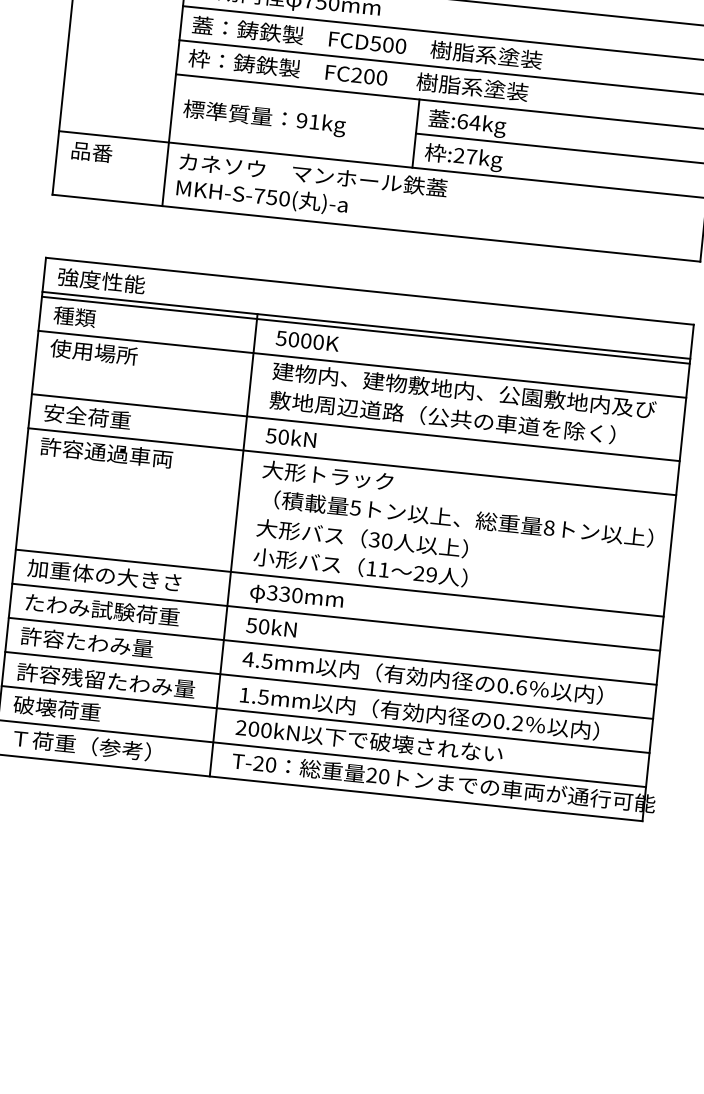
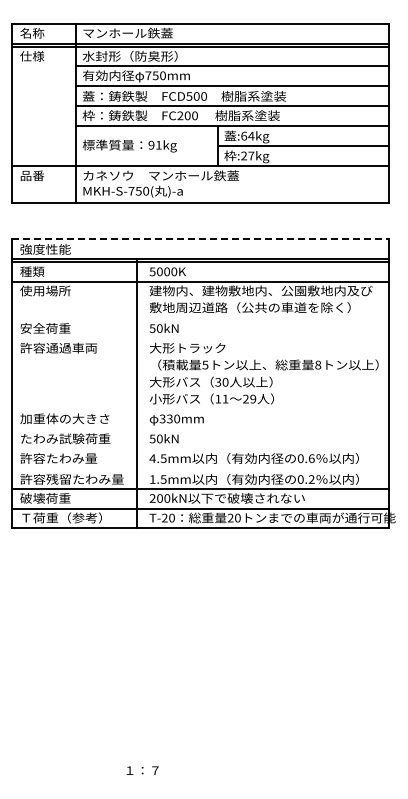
line: (369, 291) -> (200, 239), solid -> dashed
line: (355, 427) -> (200, 318), removed
line: (351, 461) -> (200, 338), removed
line: (339, 583) -> (200, 409), removed
line: (335, 617) -> (200, 429), removed
line: (332, 652) -> (200, 449), removed
line: (328, 684) -> (200, 468), removed

